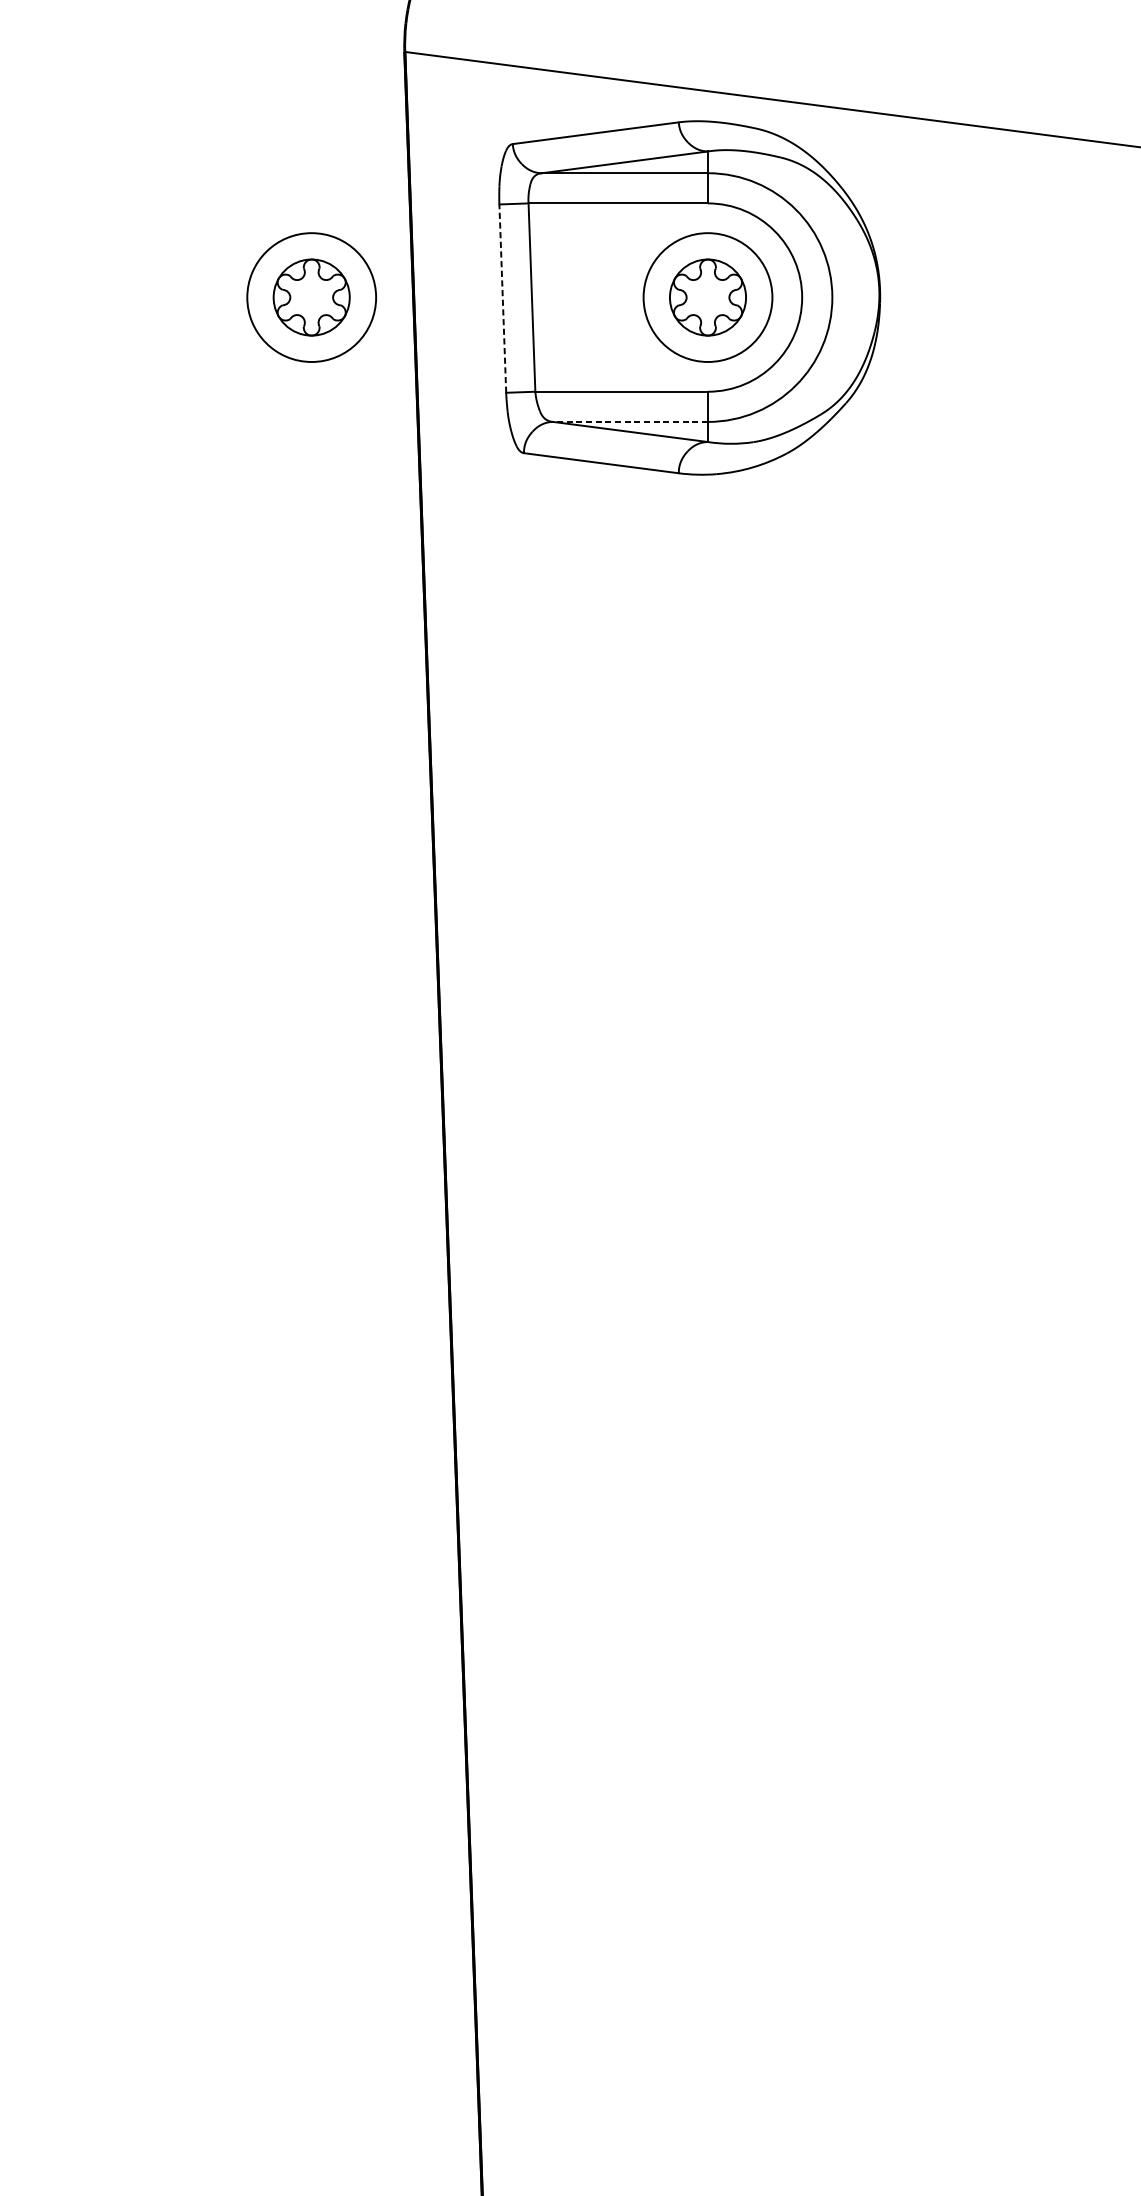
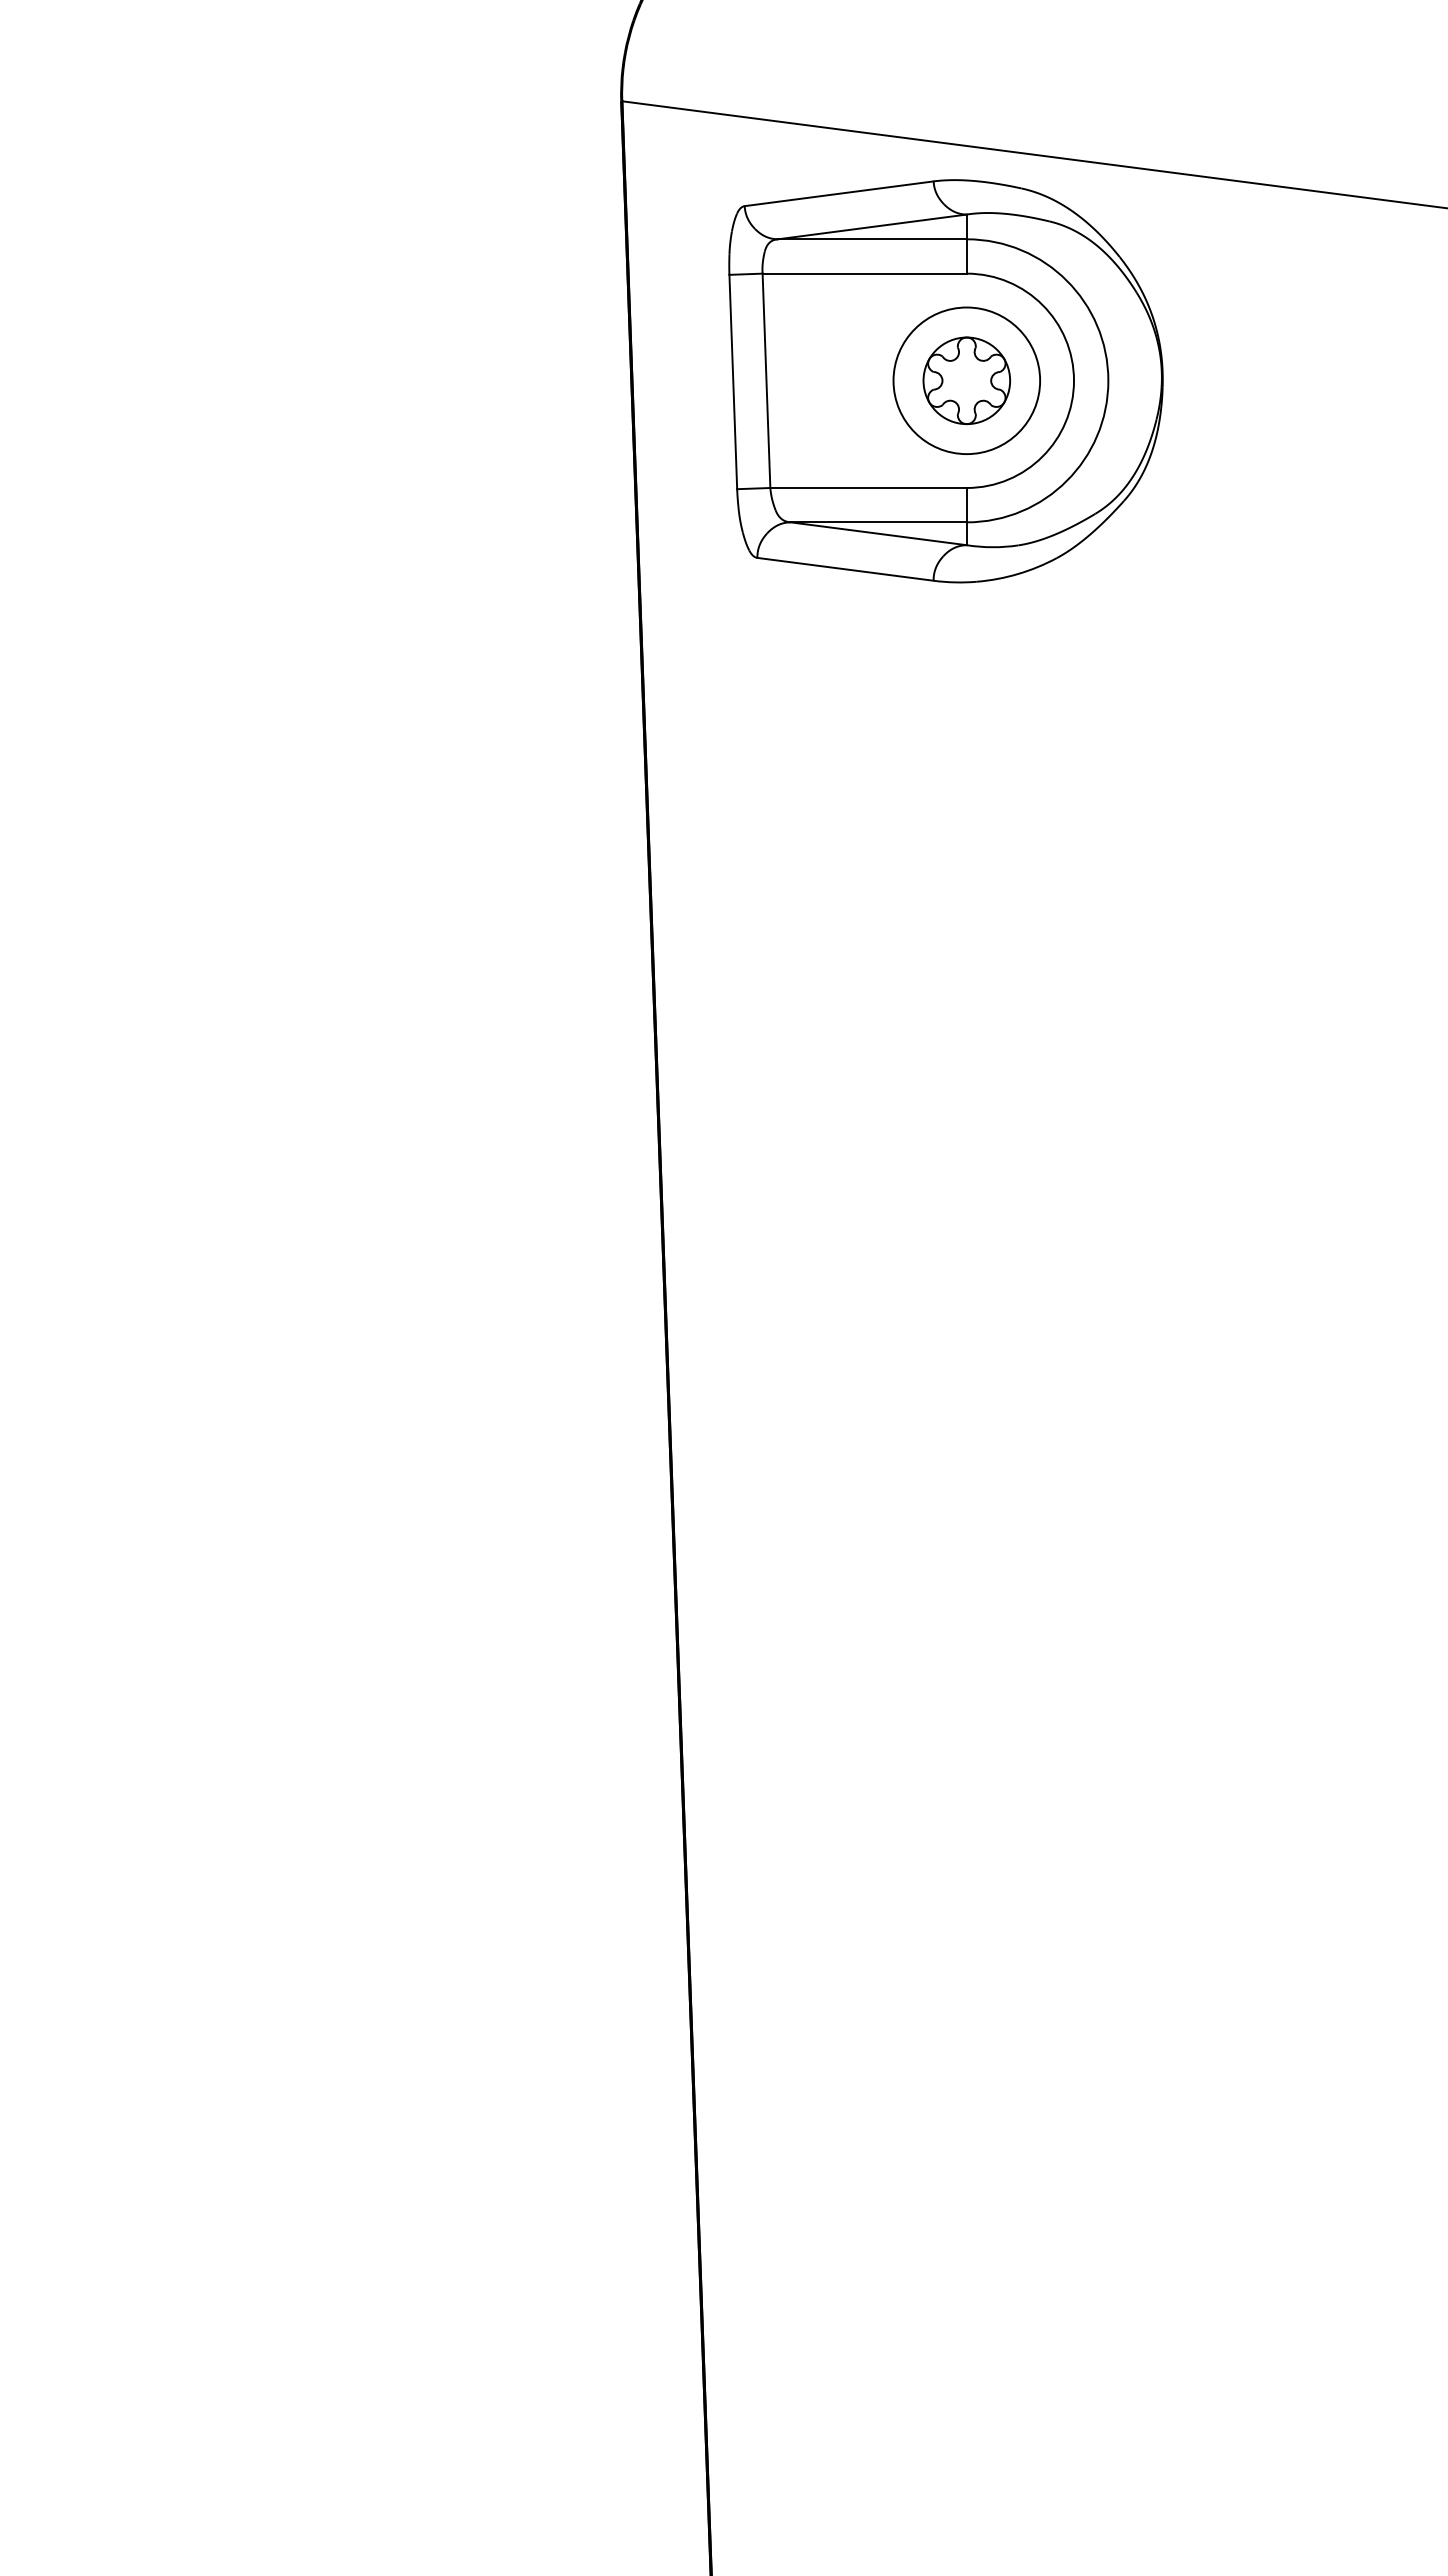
part: (311, 297) -> (515, 380), removed
line: (502, 298) -> (733, 381), dashed -> solid
line: (630, 422) -> (878, 522), dashed -> solid

